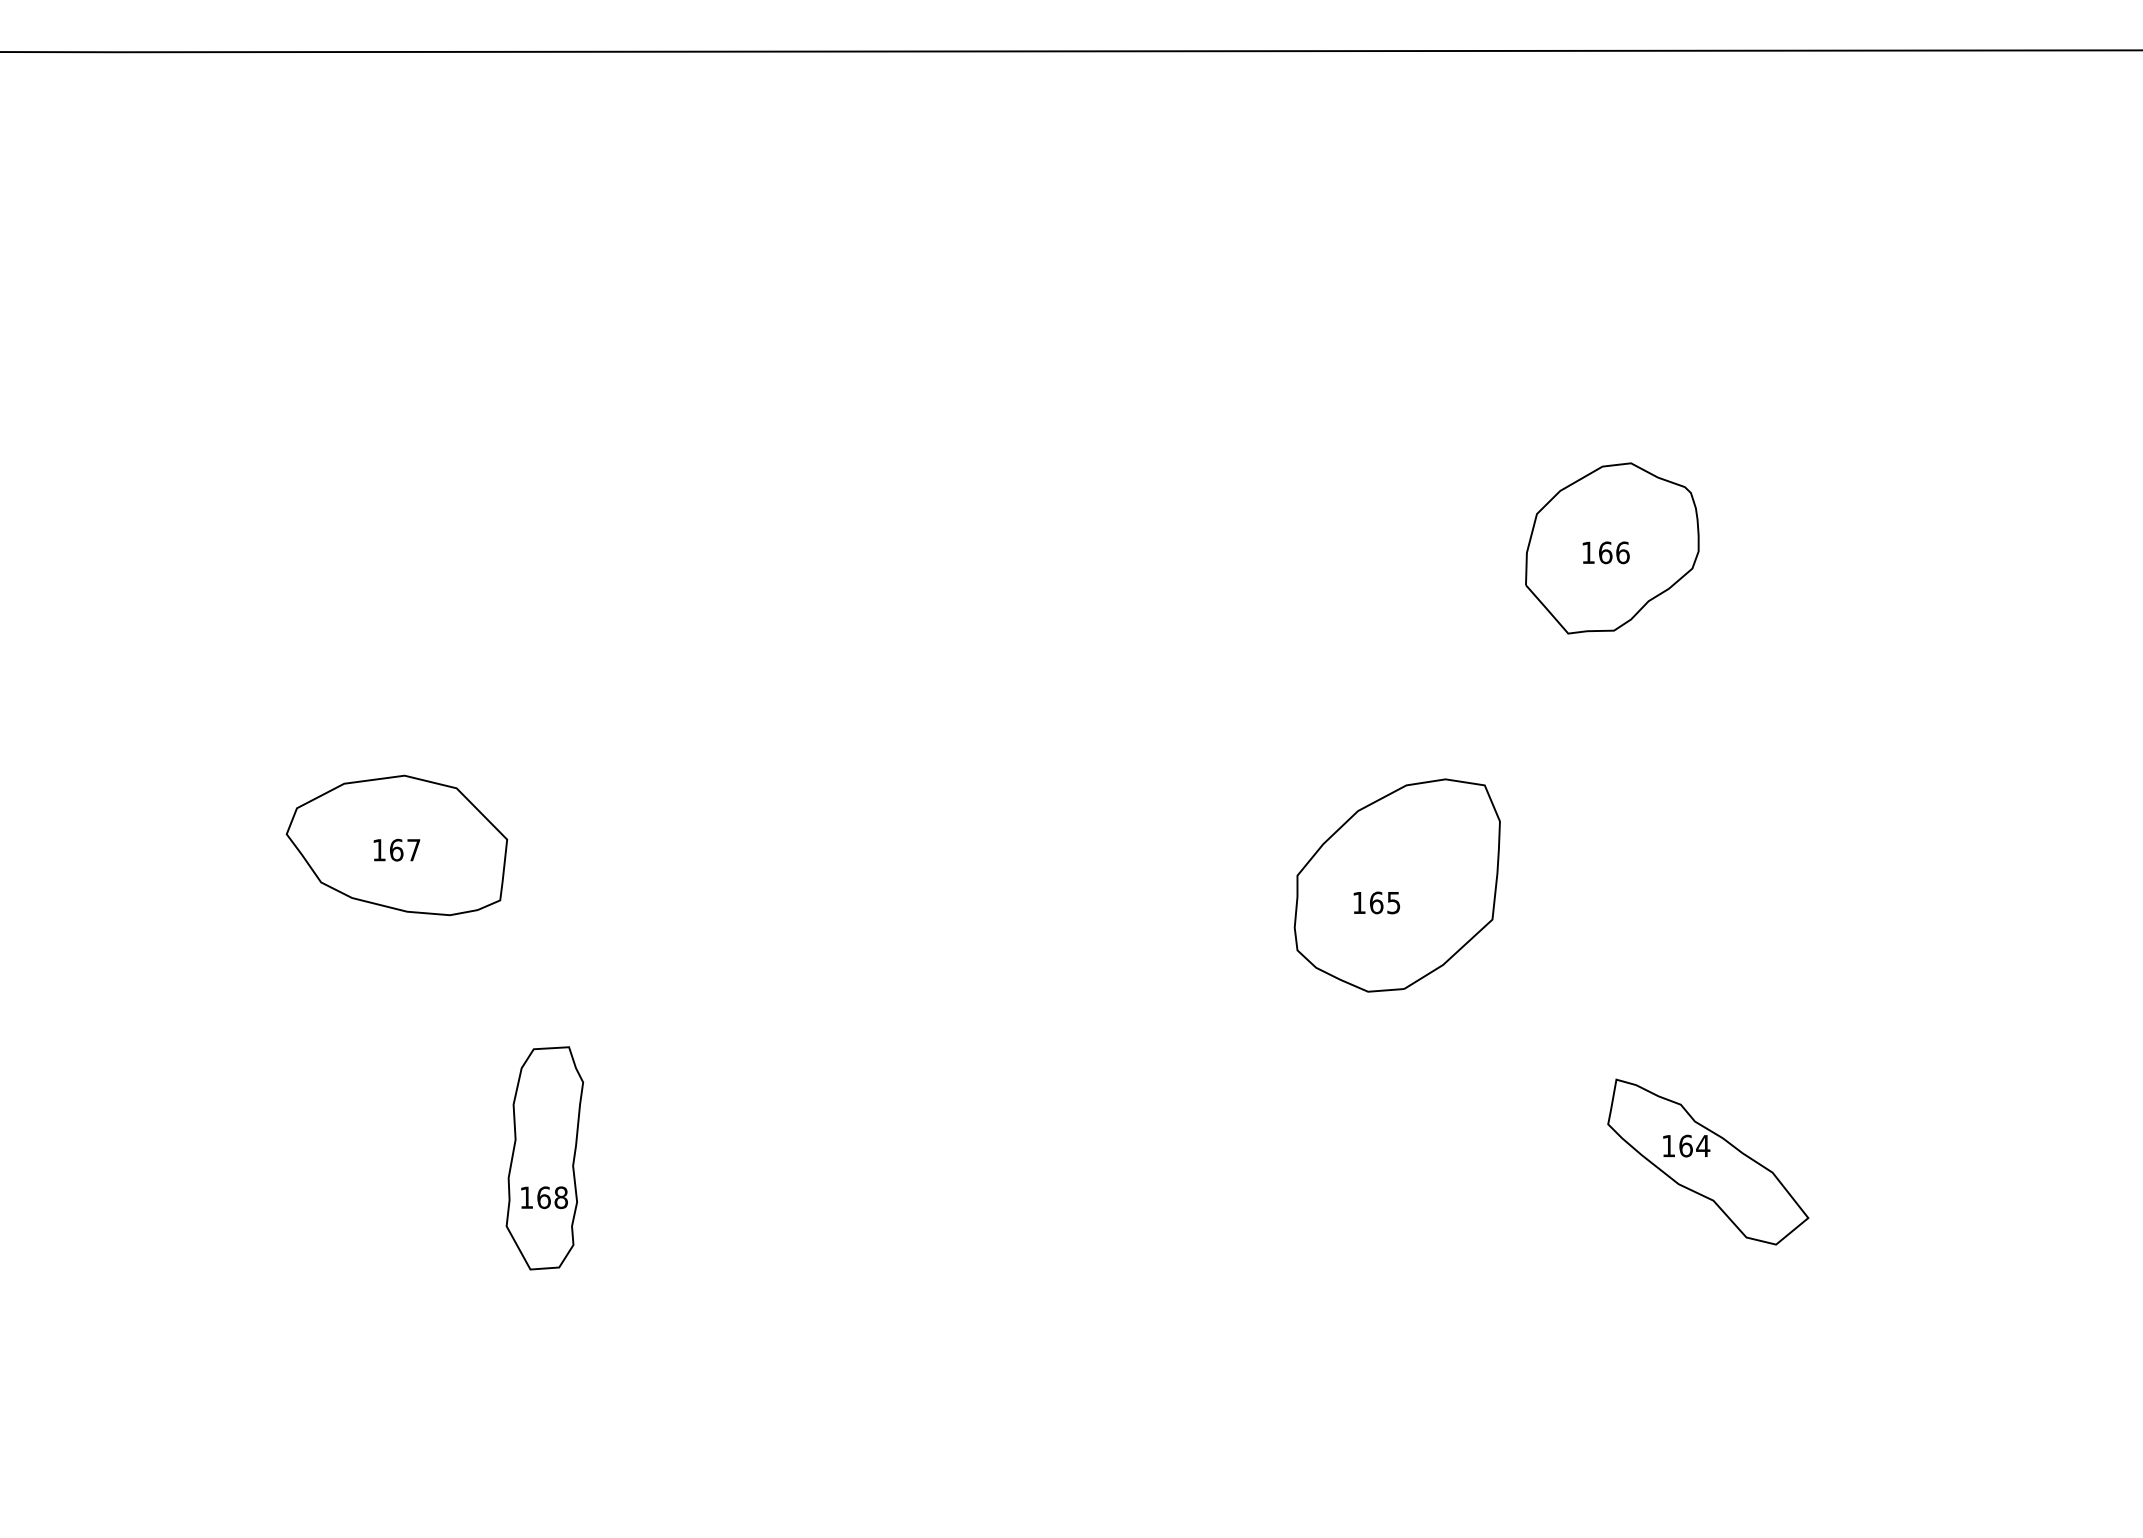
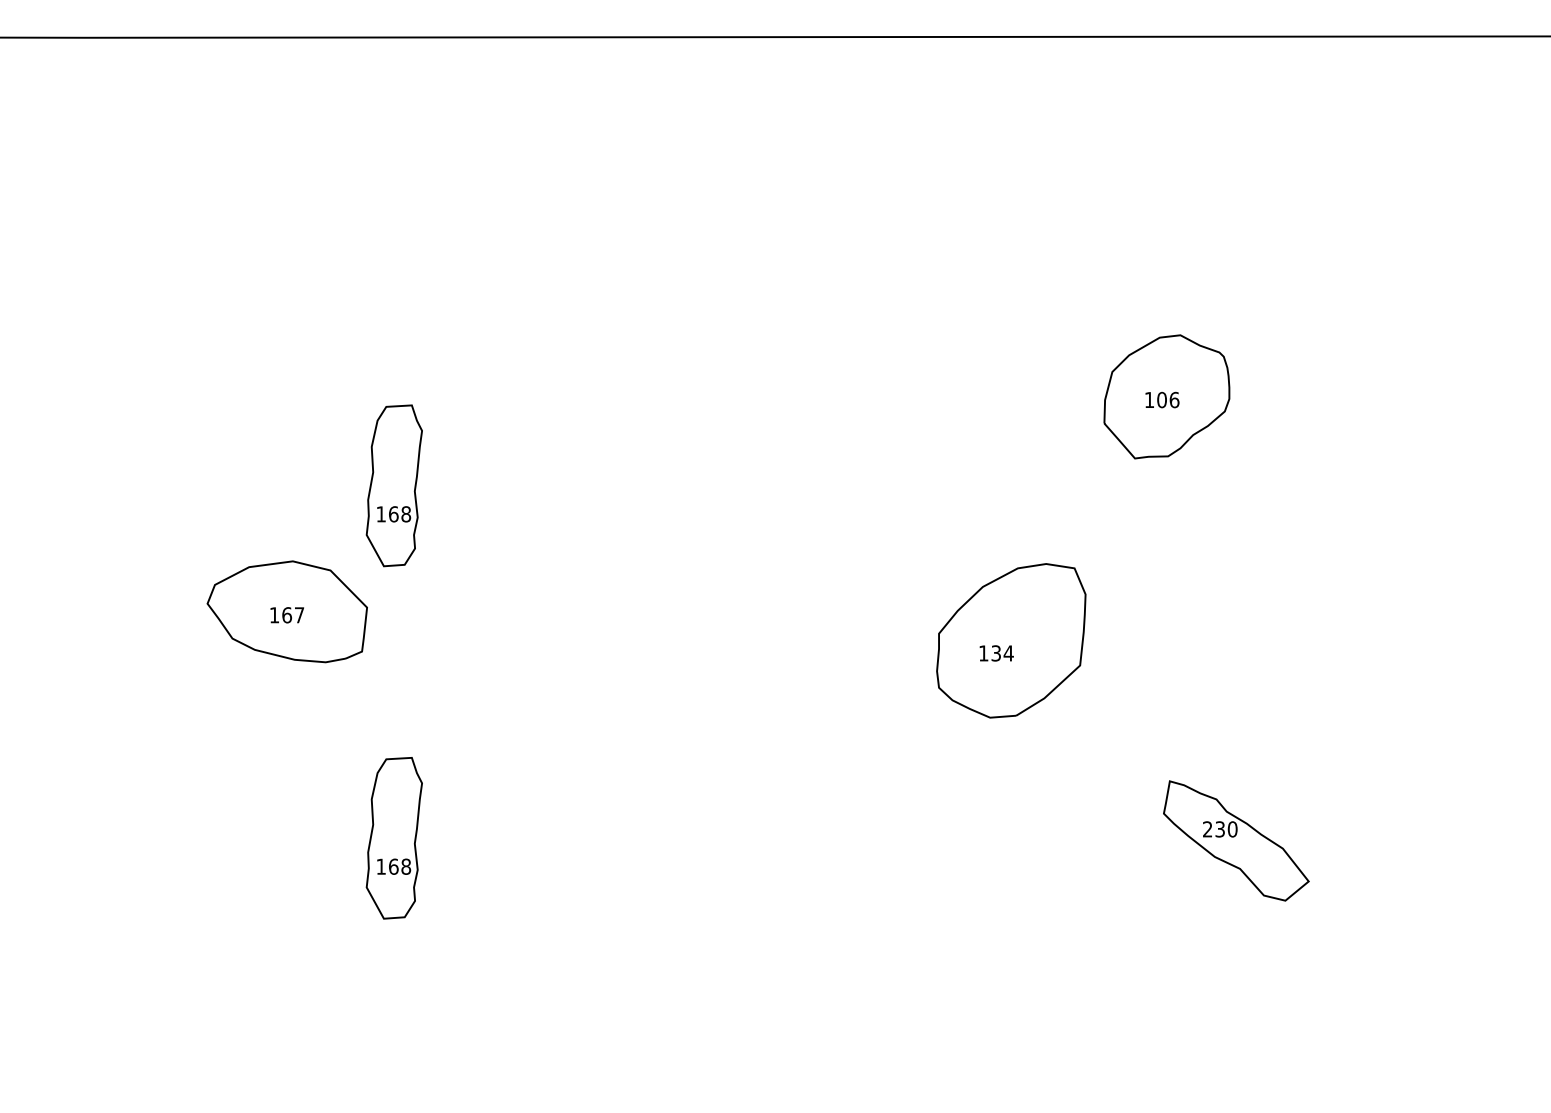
text: (1605, 552) -> (1161, 399), 166 -> 106
part: (544, 671) -> (394, 485), added
text: (1385, 902) -> (1002, 653), 165 -> 134
text: (1686, 1145) -> (1220, 828), 164 -> 230

